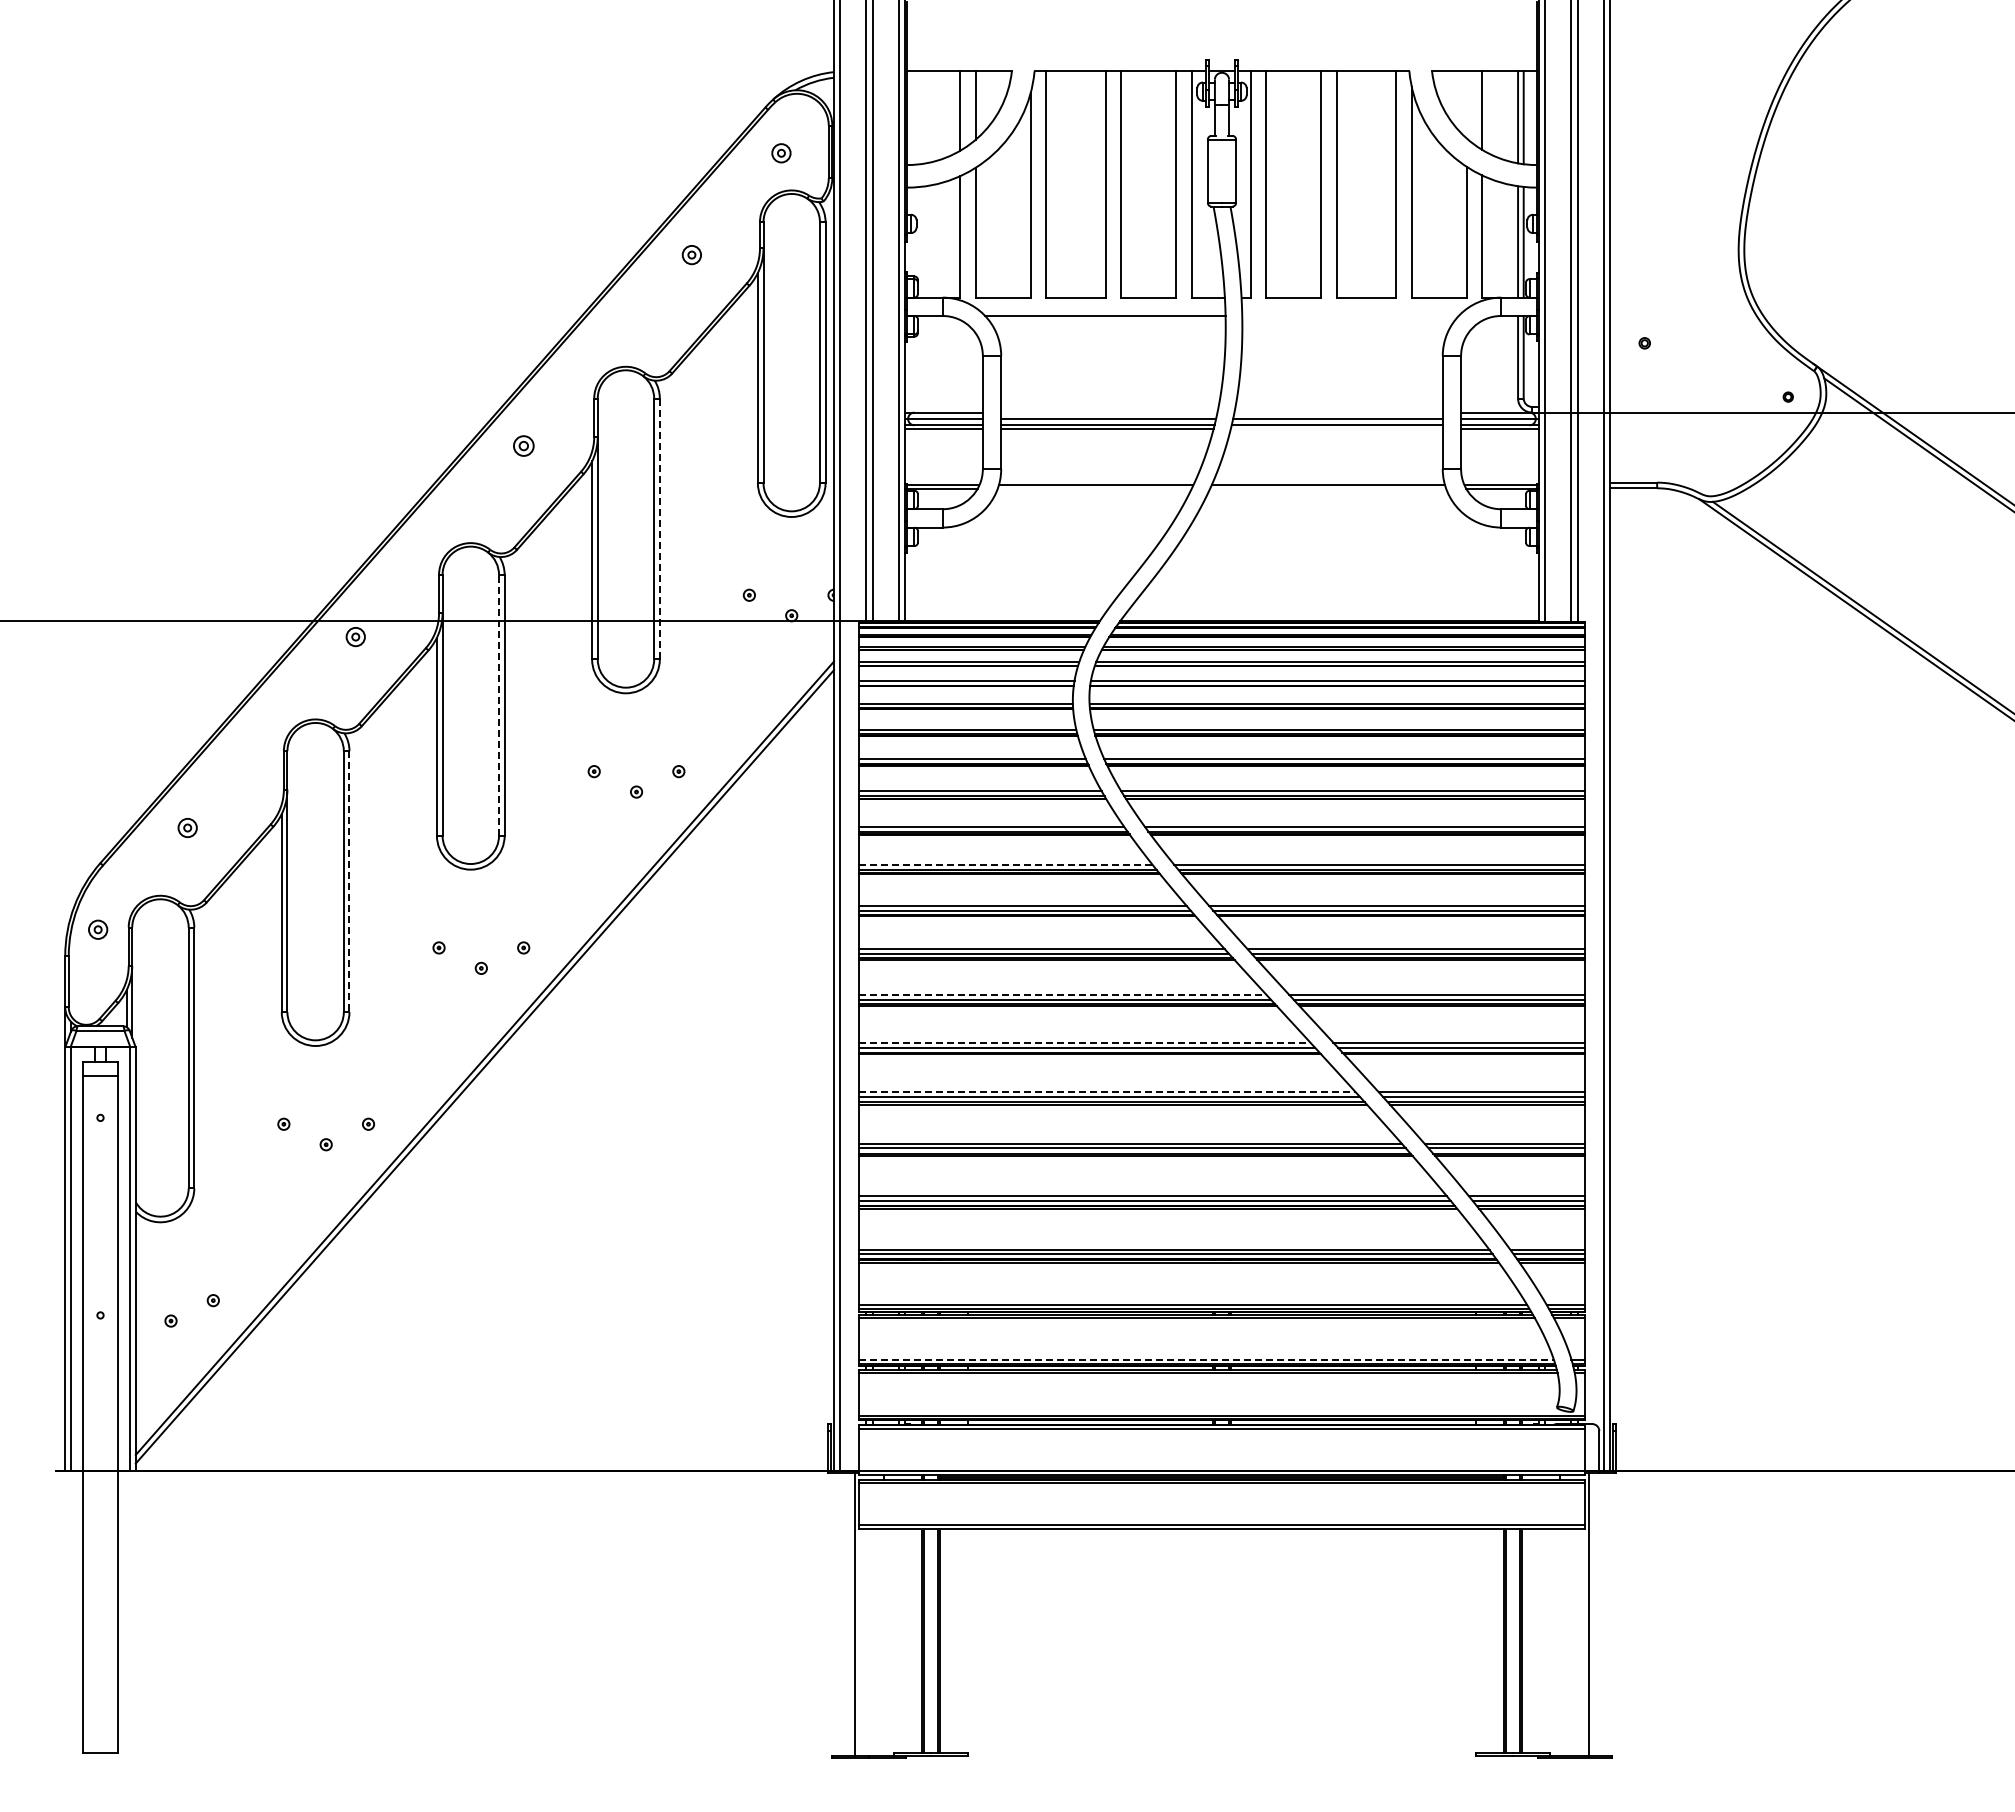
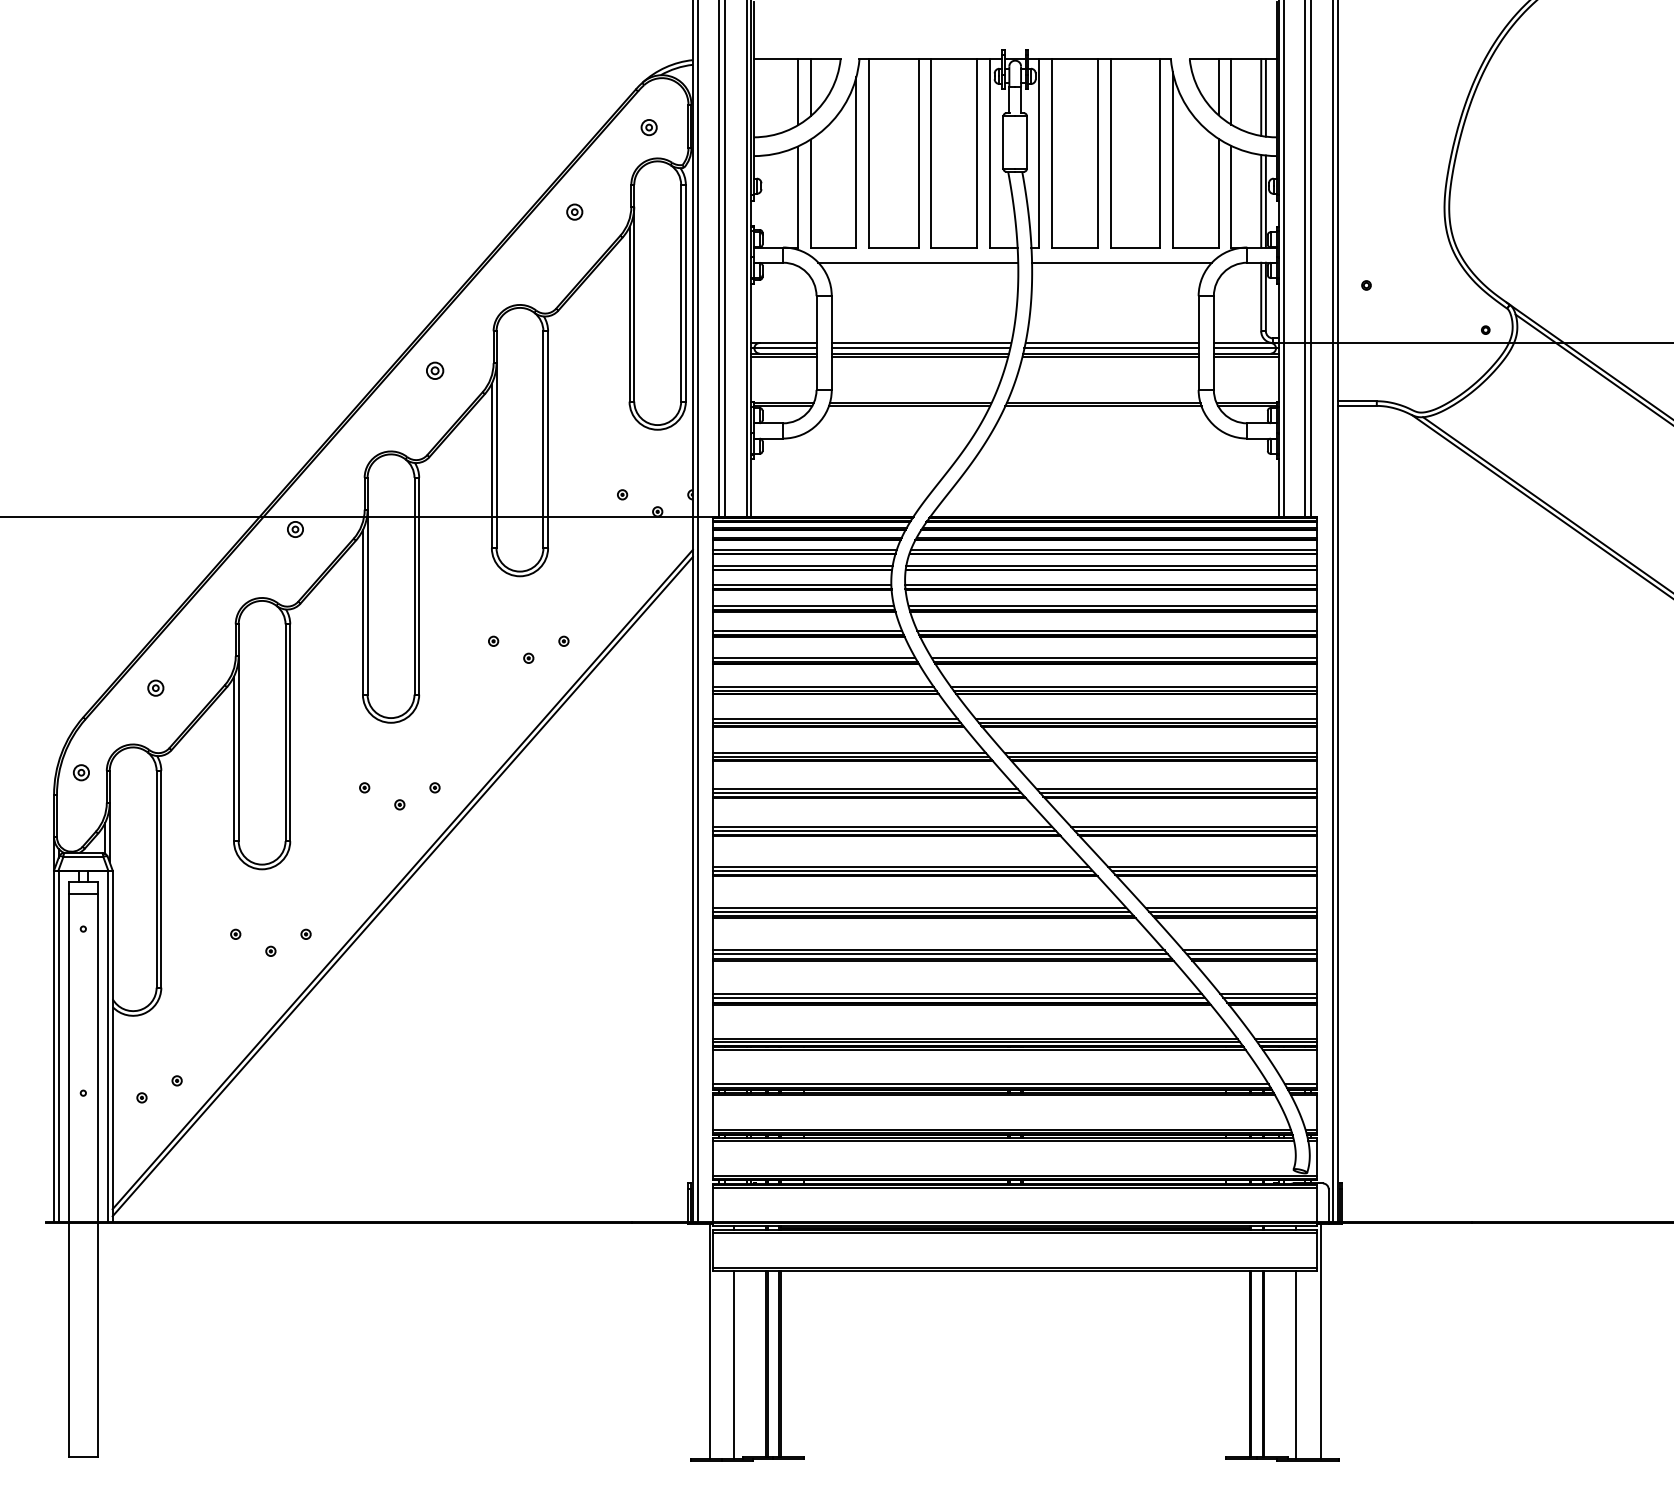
line: (1466, 104) -> (1218, 87), added
line: (1350, 315) -> (1121, 262), added
line: (1109, 412) -> (921, 342), added
line: (1338, 412) -> (1112, 342), added
line: (1336, 428) -> (1110, 356), added
line: (1094, 488) -> (909, 406), added
line: (1328, 488) -> (1103, 406), added
line: (659, 529) -> (547, 440), dashed -> solid
line: (499, 704) -> (414, 585), dashed -> solid
line: (1005, 864) -> (835, 718), dashed -> solid
line: (349, 882) -> (290, 733), dashed -> solid
line: (1062, 995) -> (882, 827), dashed -> solid
line: (1084, 1042) -> (900, 866), dashed -> solid
line: (1107, 1092) -> (920, 907), dashed -> solid
line: (1206, 1359) -> (1002, 1129), dashed -> solid
line: (884, 1642) -> (734, 1364), added
line: (1559, 1642) -> (1295, 1364), added

